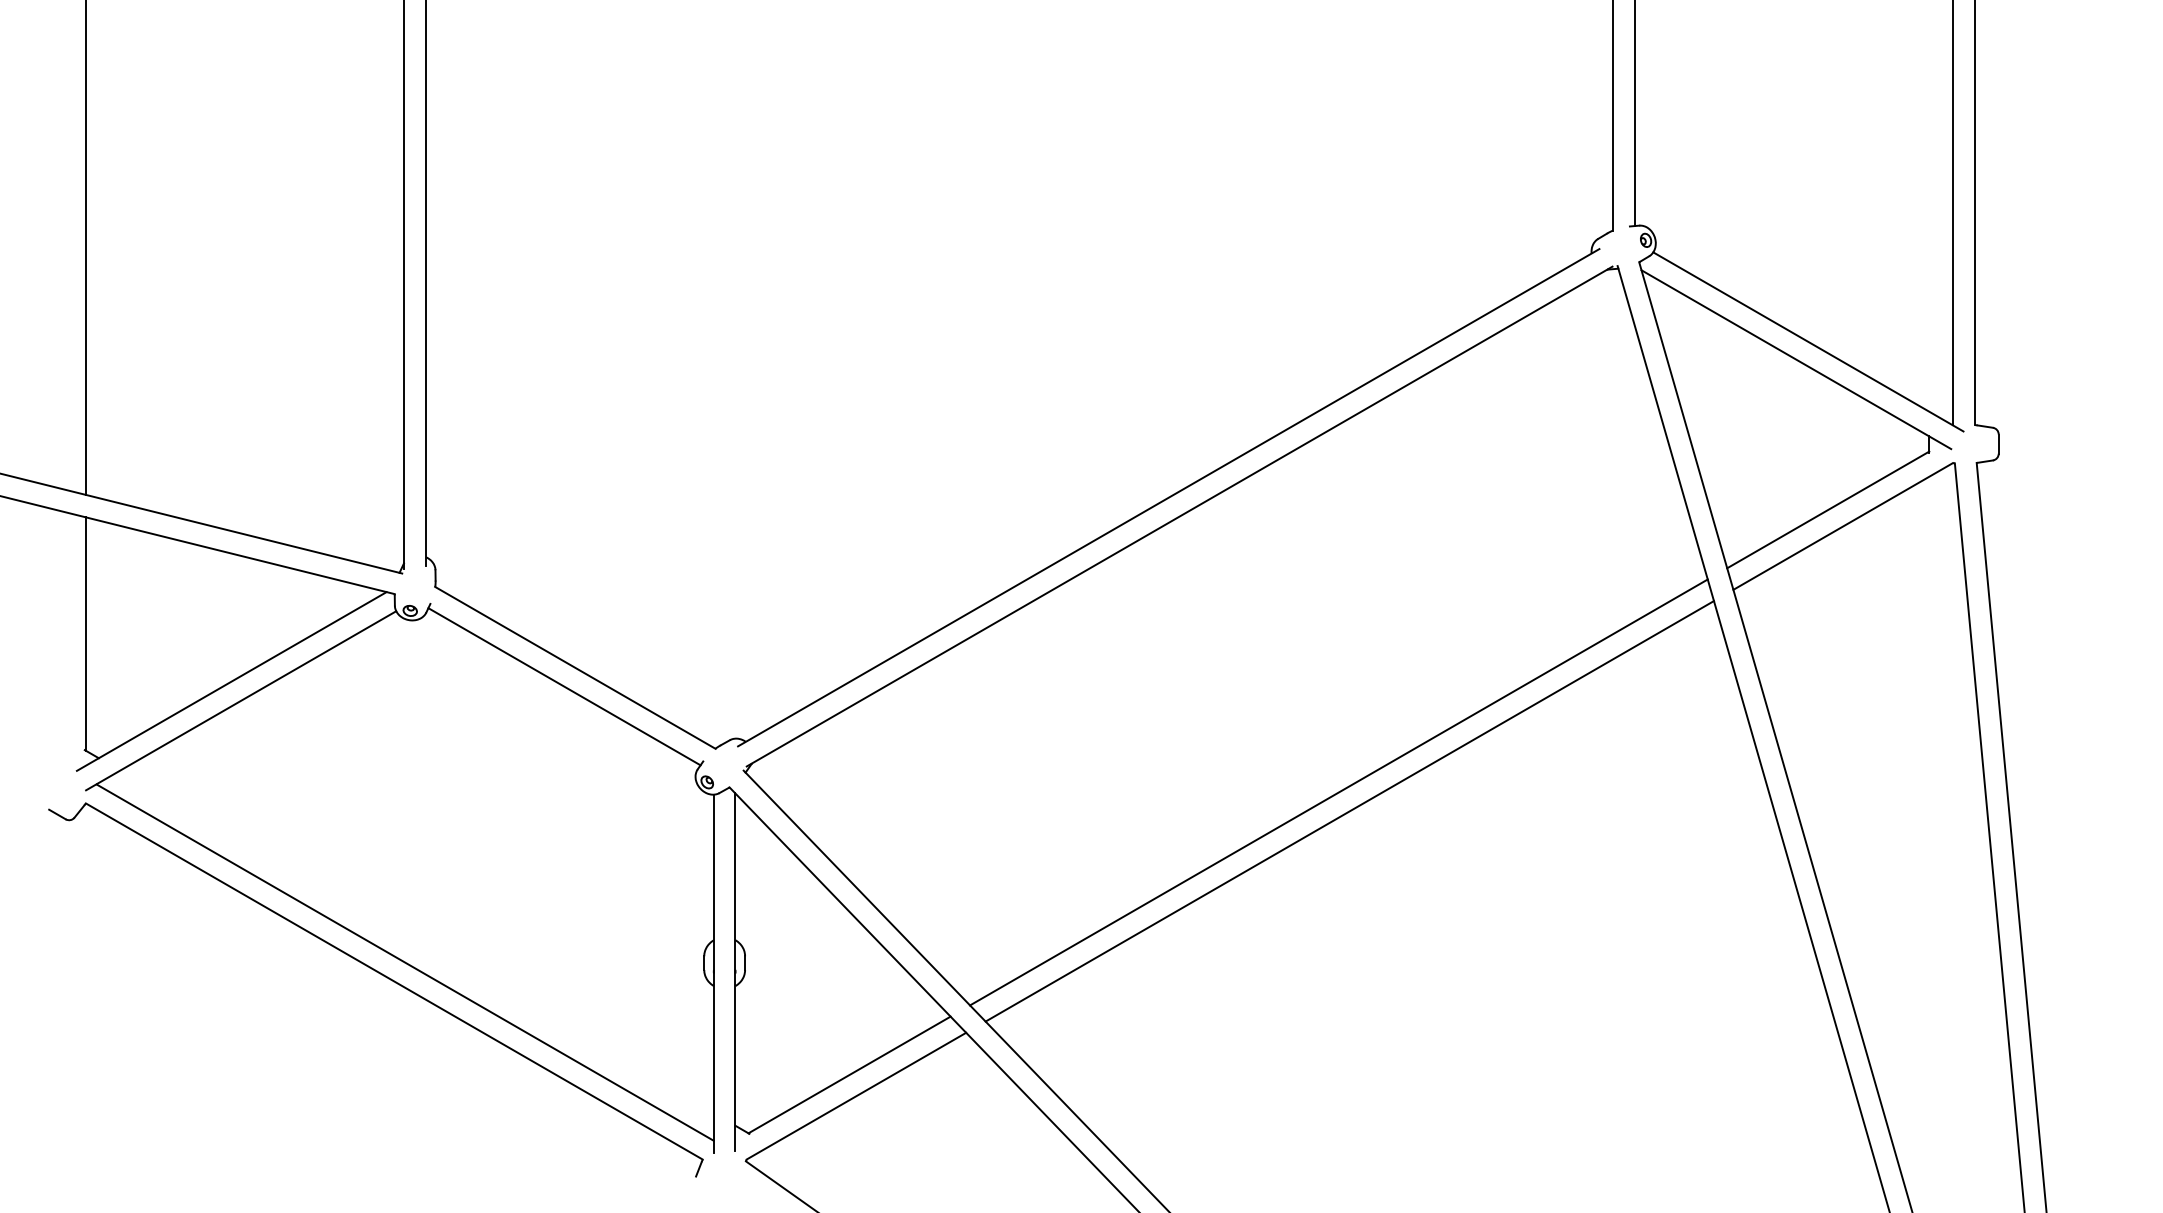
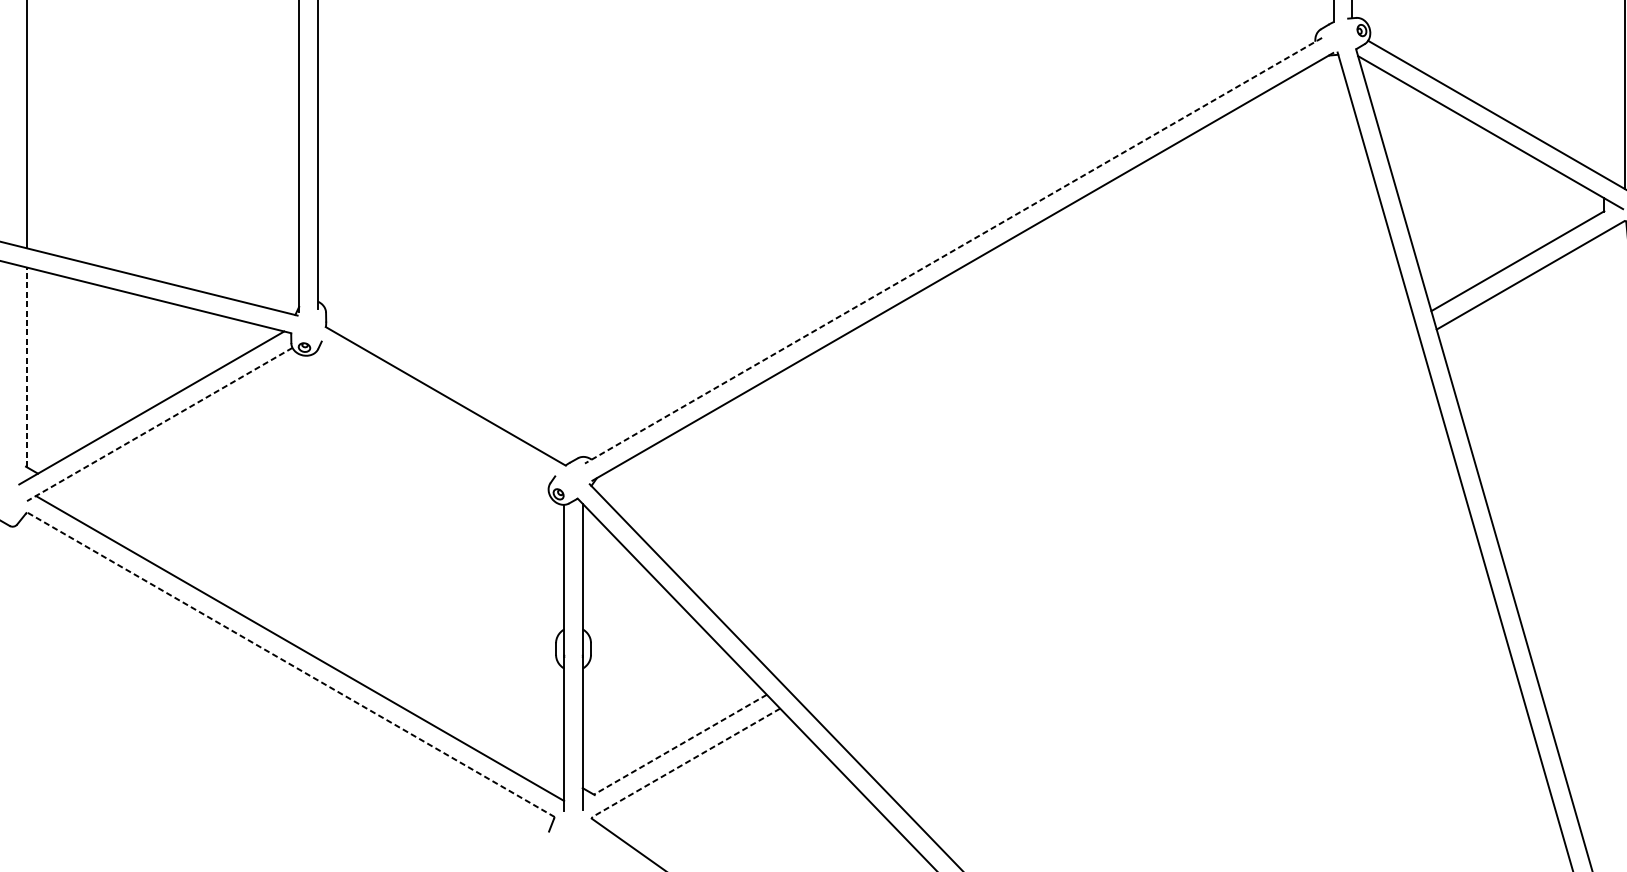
line: (1168, 497) -> (953, 250), solid -> dashed
line: (85, 633) -> (26, 366), solid -> dashed
line: (564, 686) -> (436, 412), removed
line: (240, 701) -> (159, 425), solid -> dashed
line: (1338, 792) -> (1098, 502), removed
line: (1349, 811) -> (1108, 519), removed
line: (393, 981) -> (290, 664), solid -> dashed
line: (849, 1074) -> (680, 744), solid -> dashed
line: (856, 1096) -> (686, 763), solid -> dashed

